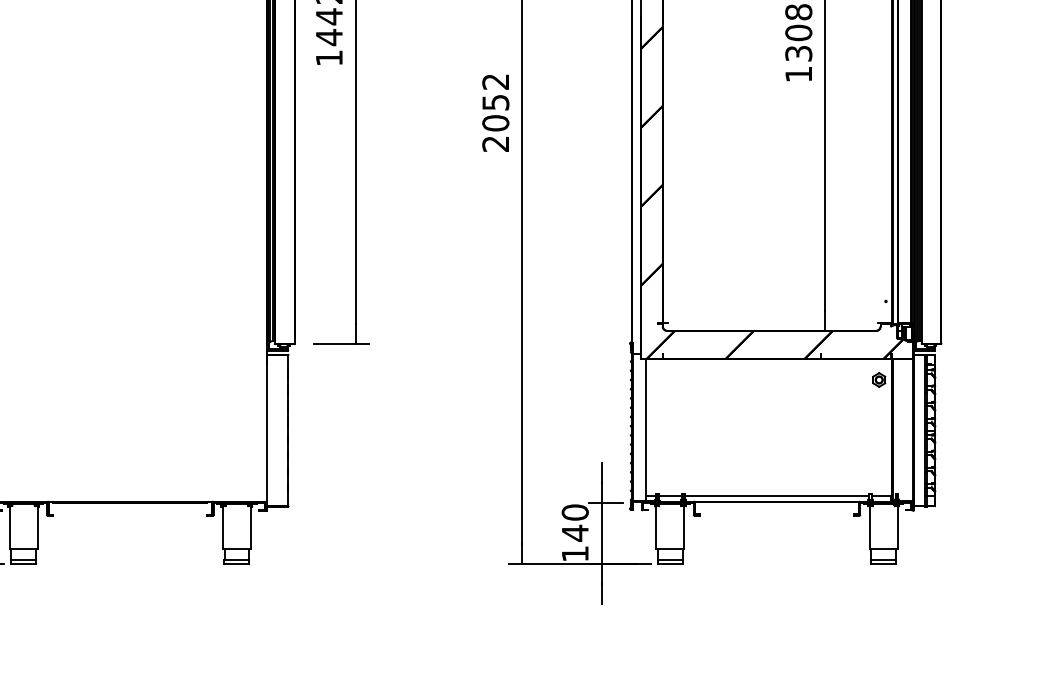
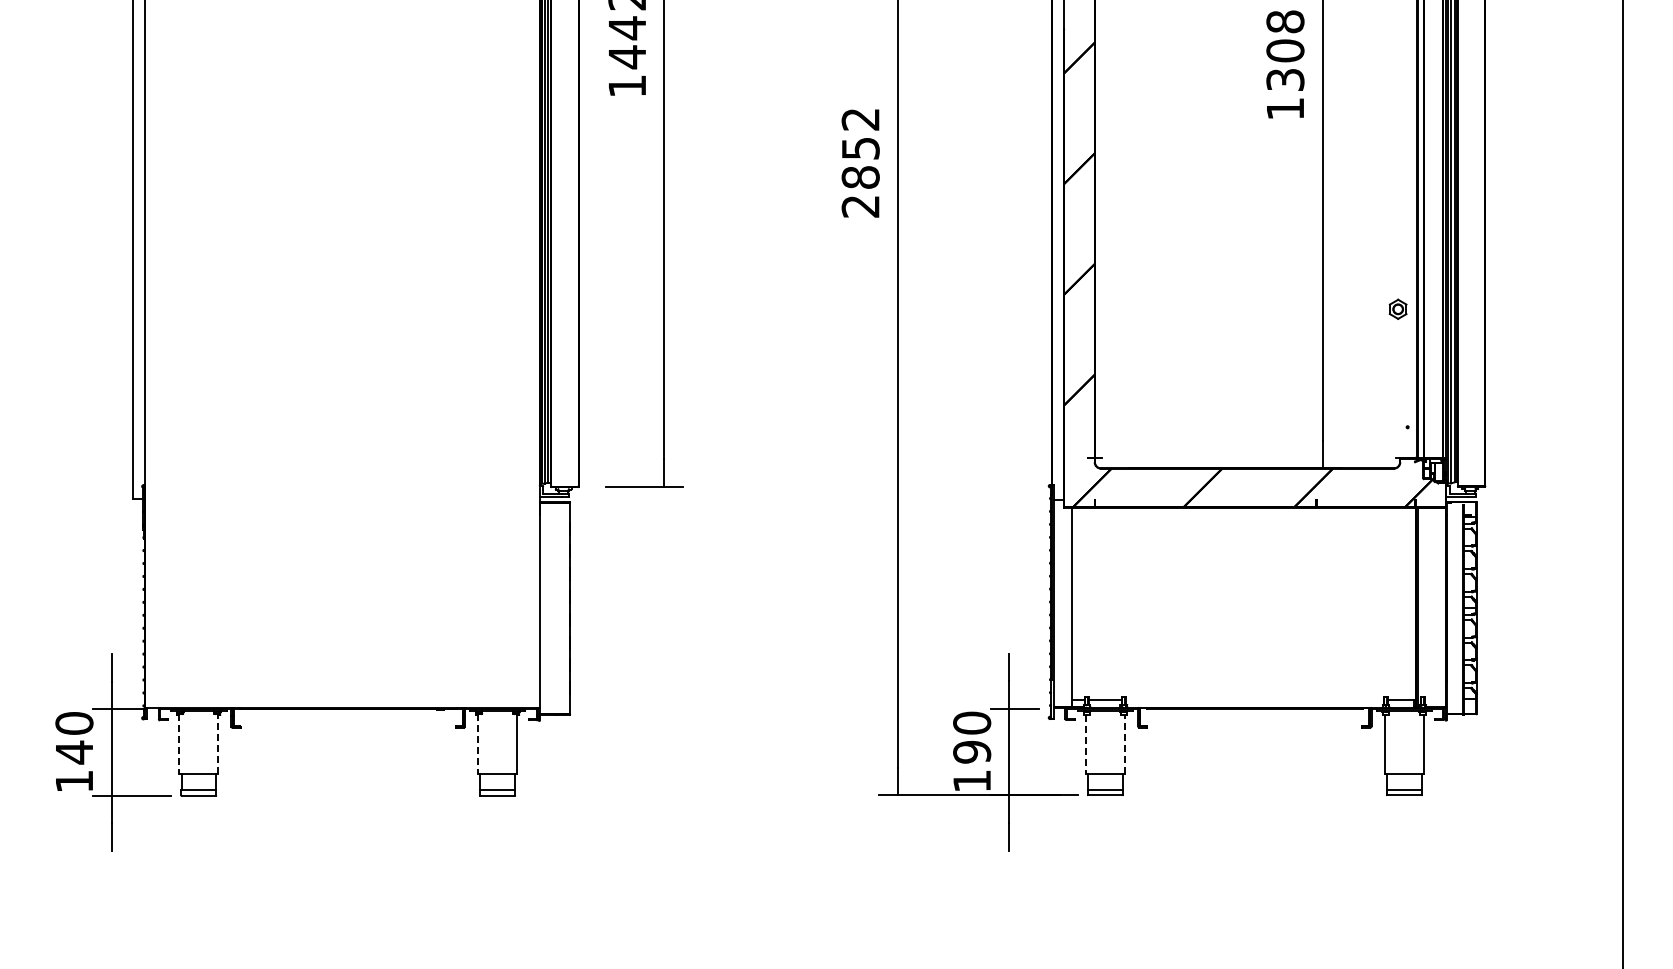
text: (495, 123) -> (860, 177), 2052 -> 2852
part: (878, 379) -> (1397, 308), moved
line: (776, 496) -> (1254, 700), removed
line: (9, 527) -> (179, 744), solid -> dashed
line: (37, 527) -> (218, 743), solid -> dashed
line: (223, 527) -> (478, 744), solid -> dashed
line: (656, 527) -> (1085, 744), solid -> dashed
line: (684, 527) -> (1125, 744), solid -> dashed
text: (575, 533) -> (972, 752), 140 -> 190

